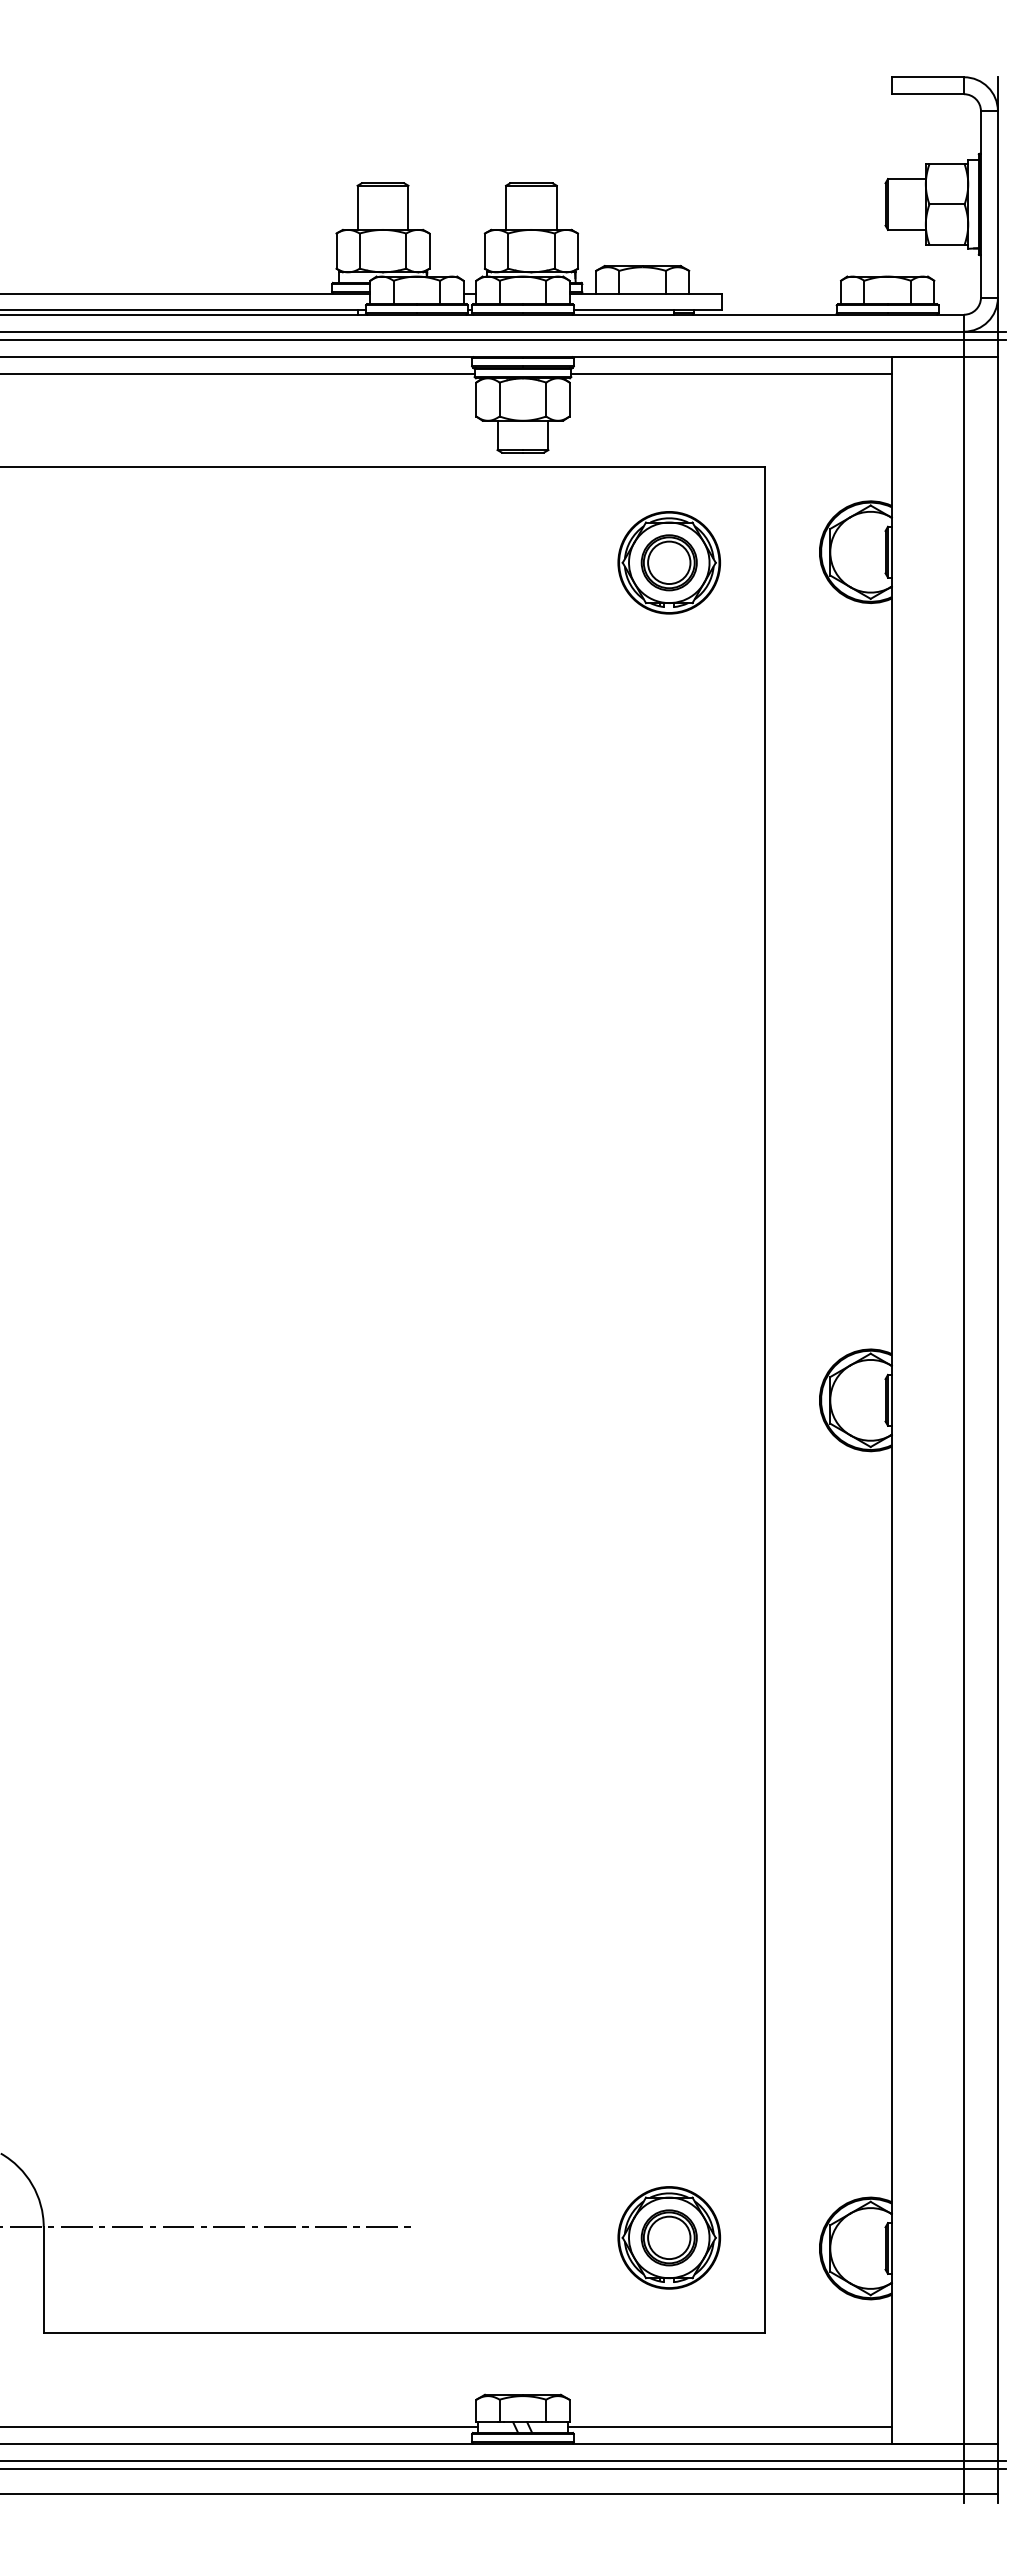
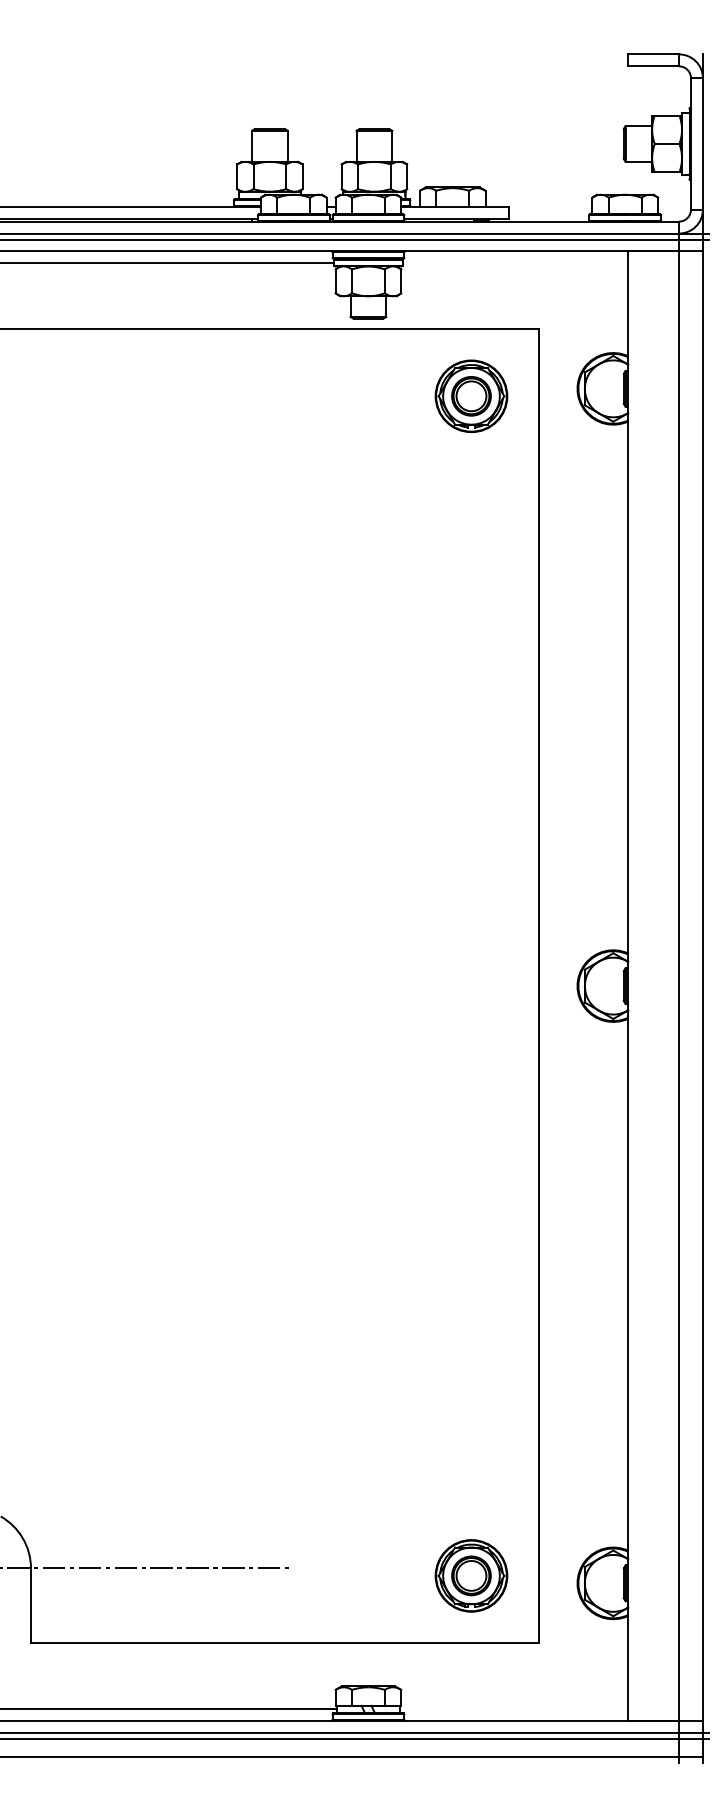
line: (731, 374) -> (515, 263), removed
line: (729, 2426) -> (513, 1708), removed

